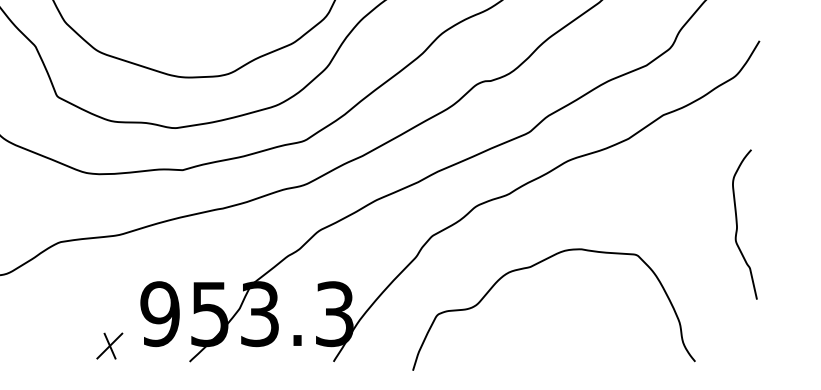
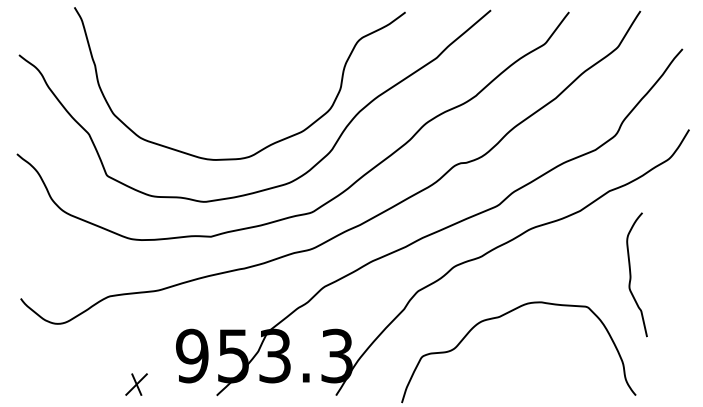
curve: (738, 224) -> (631, 274), moved
part: (109, 345) -> (136, 384), moved

